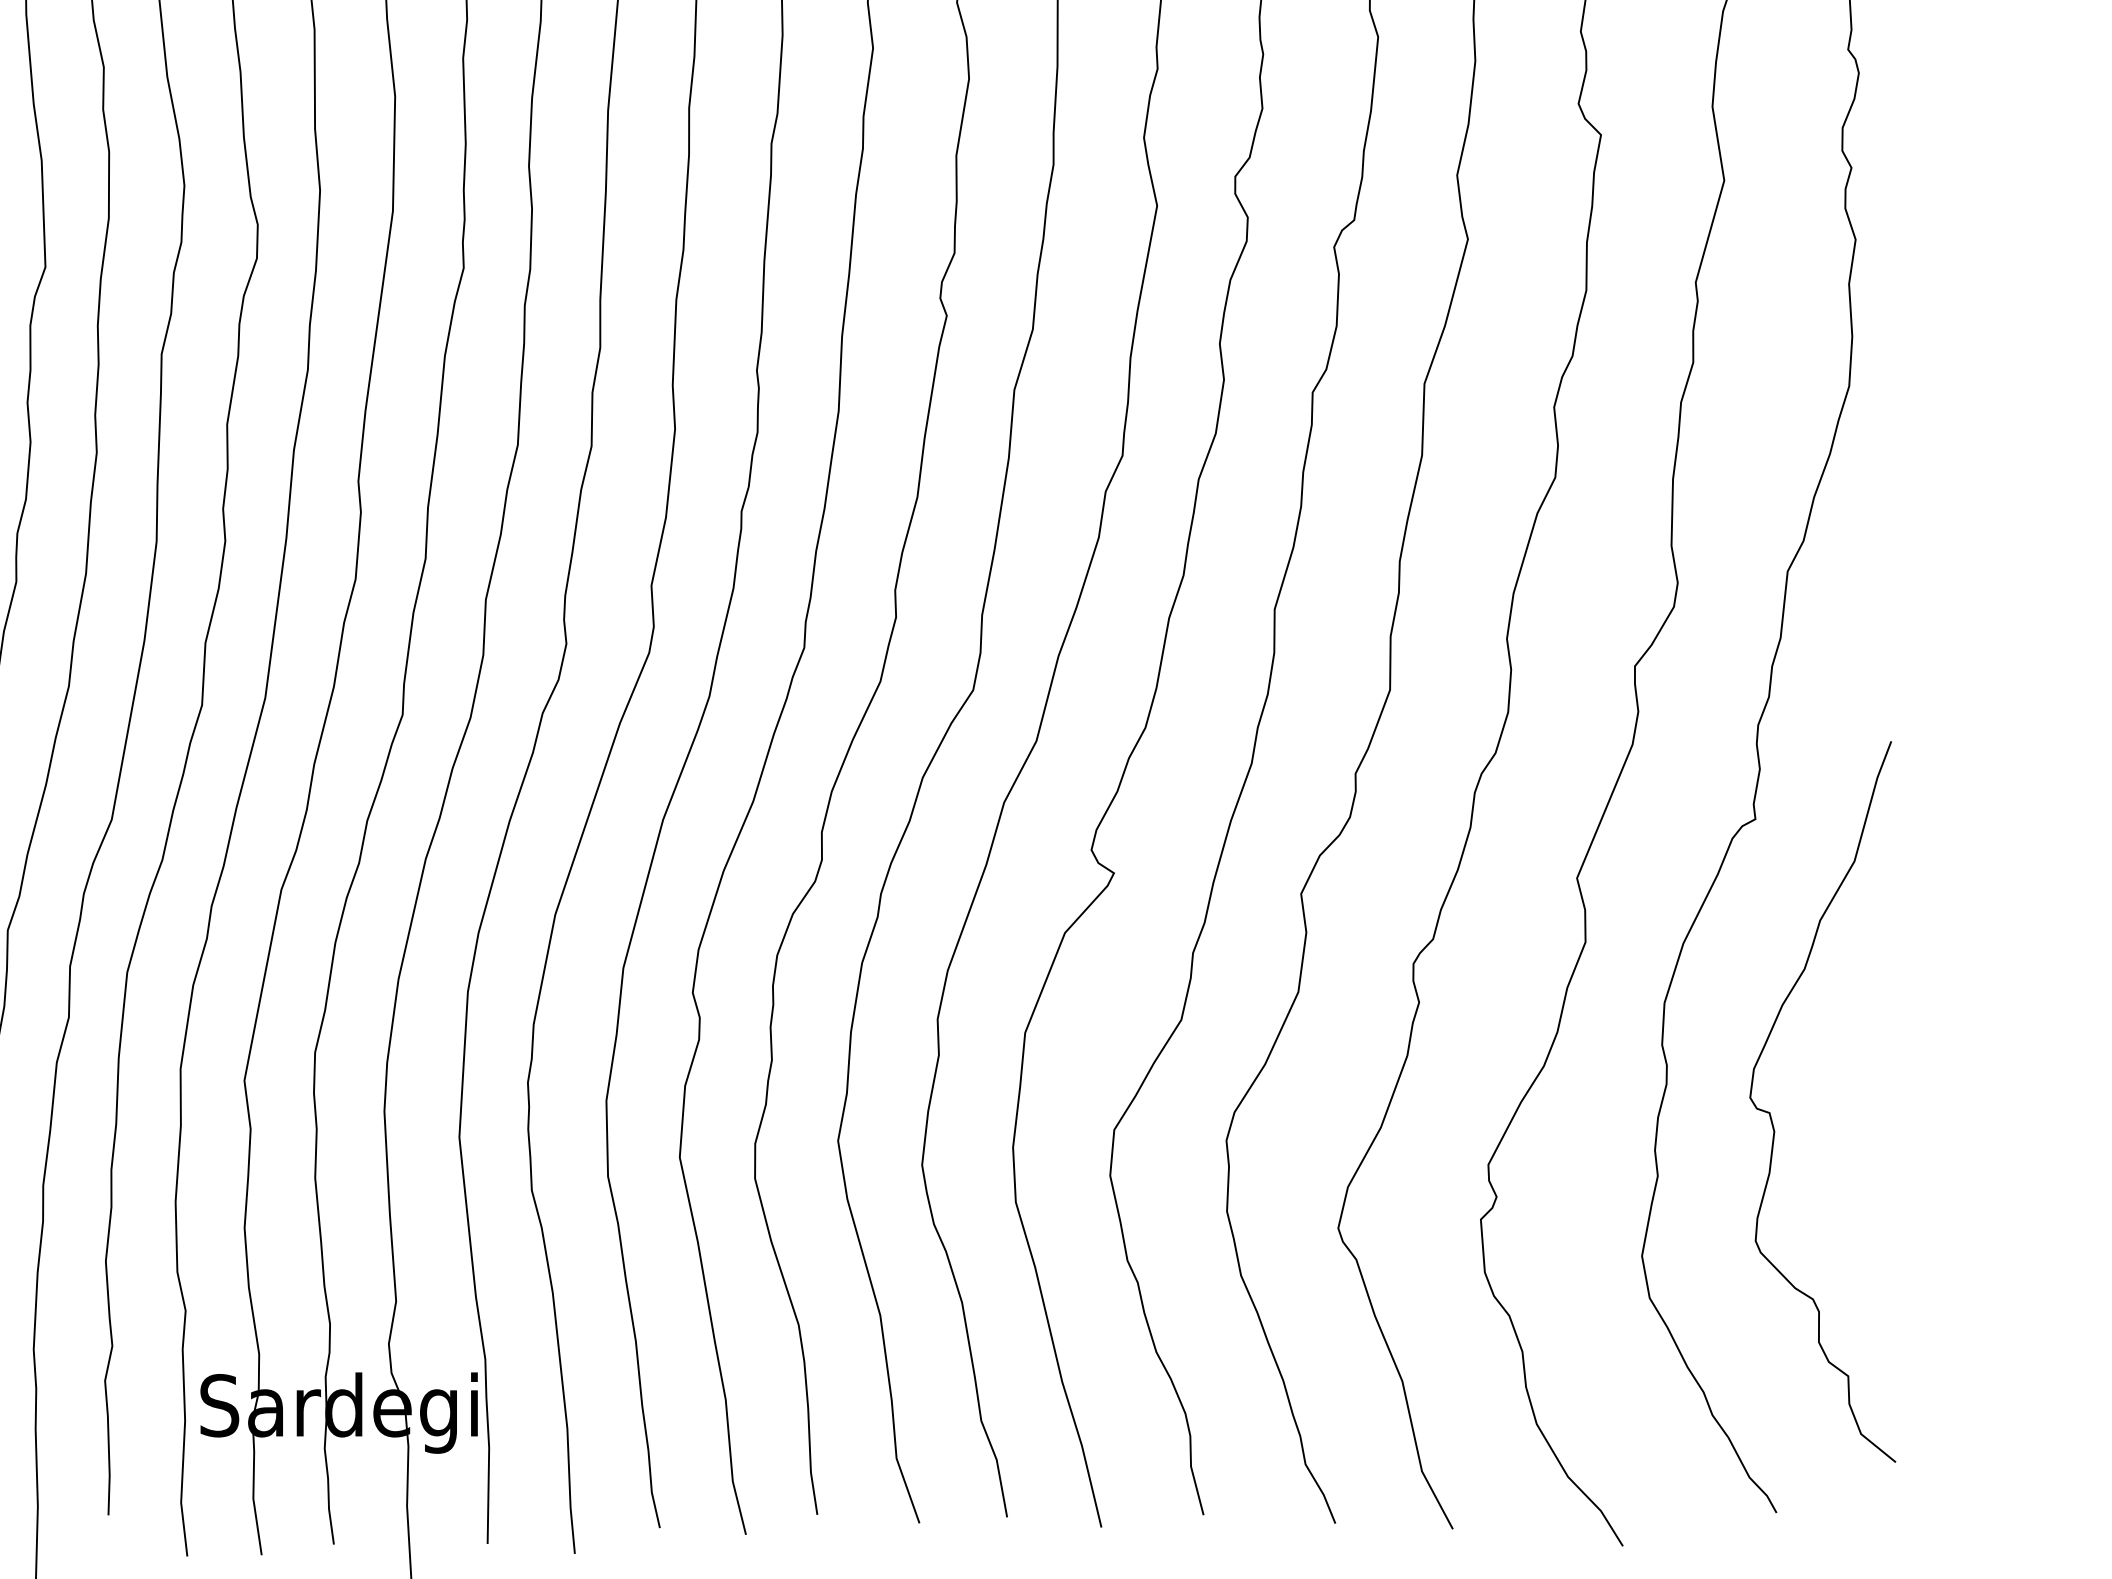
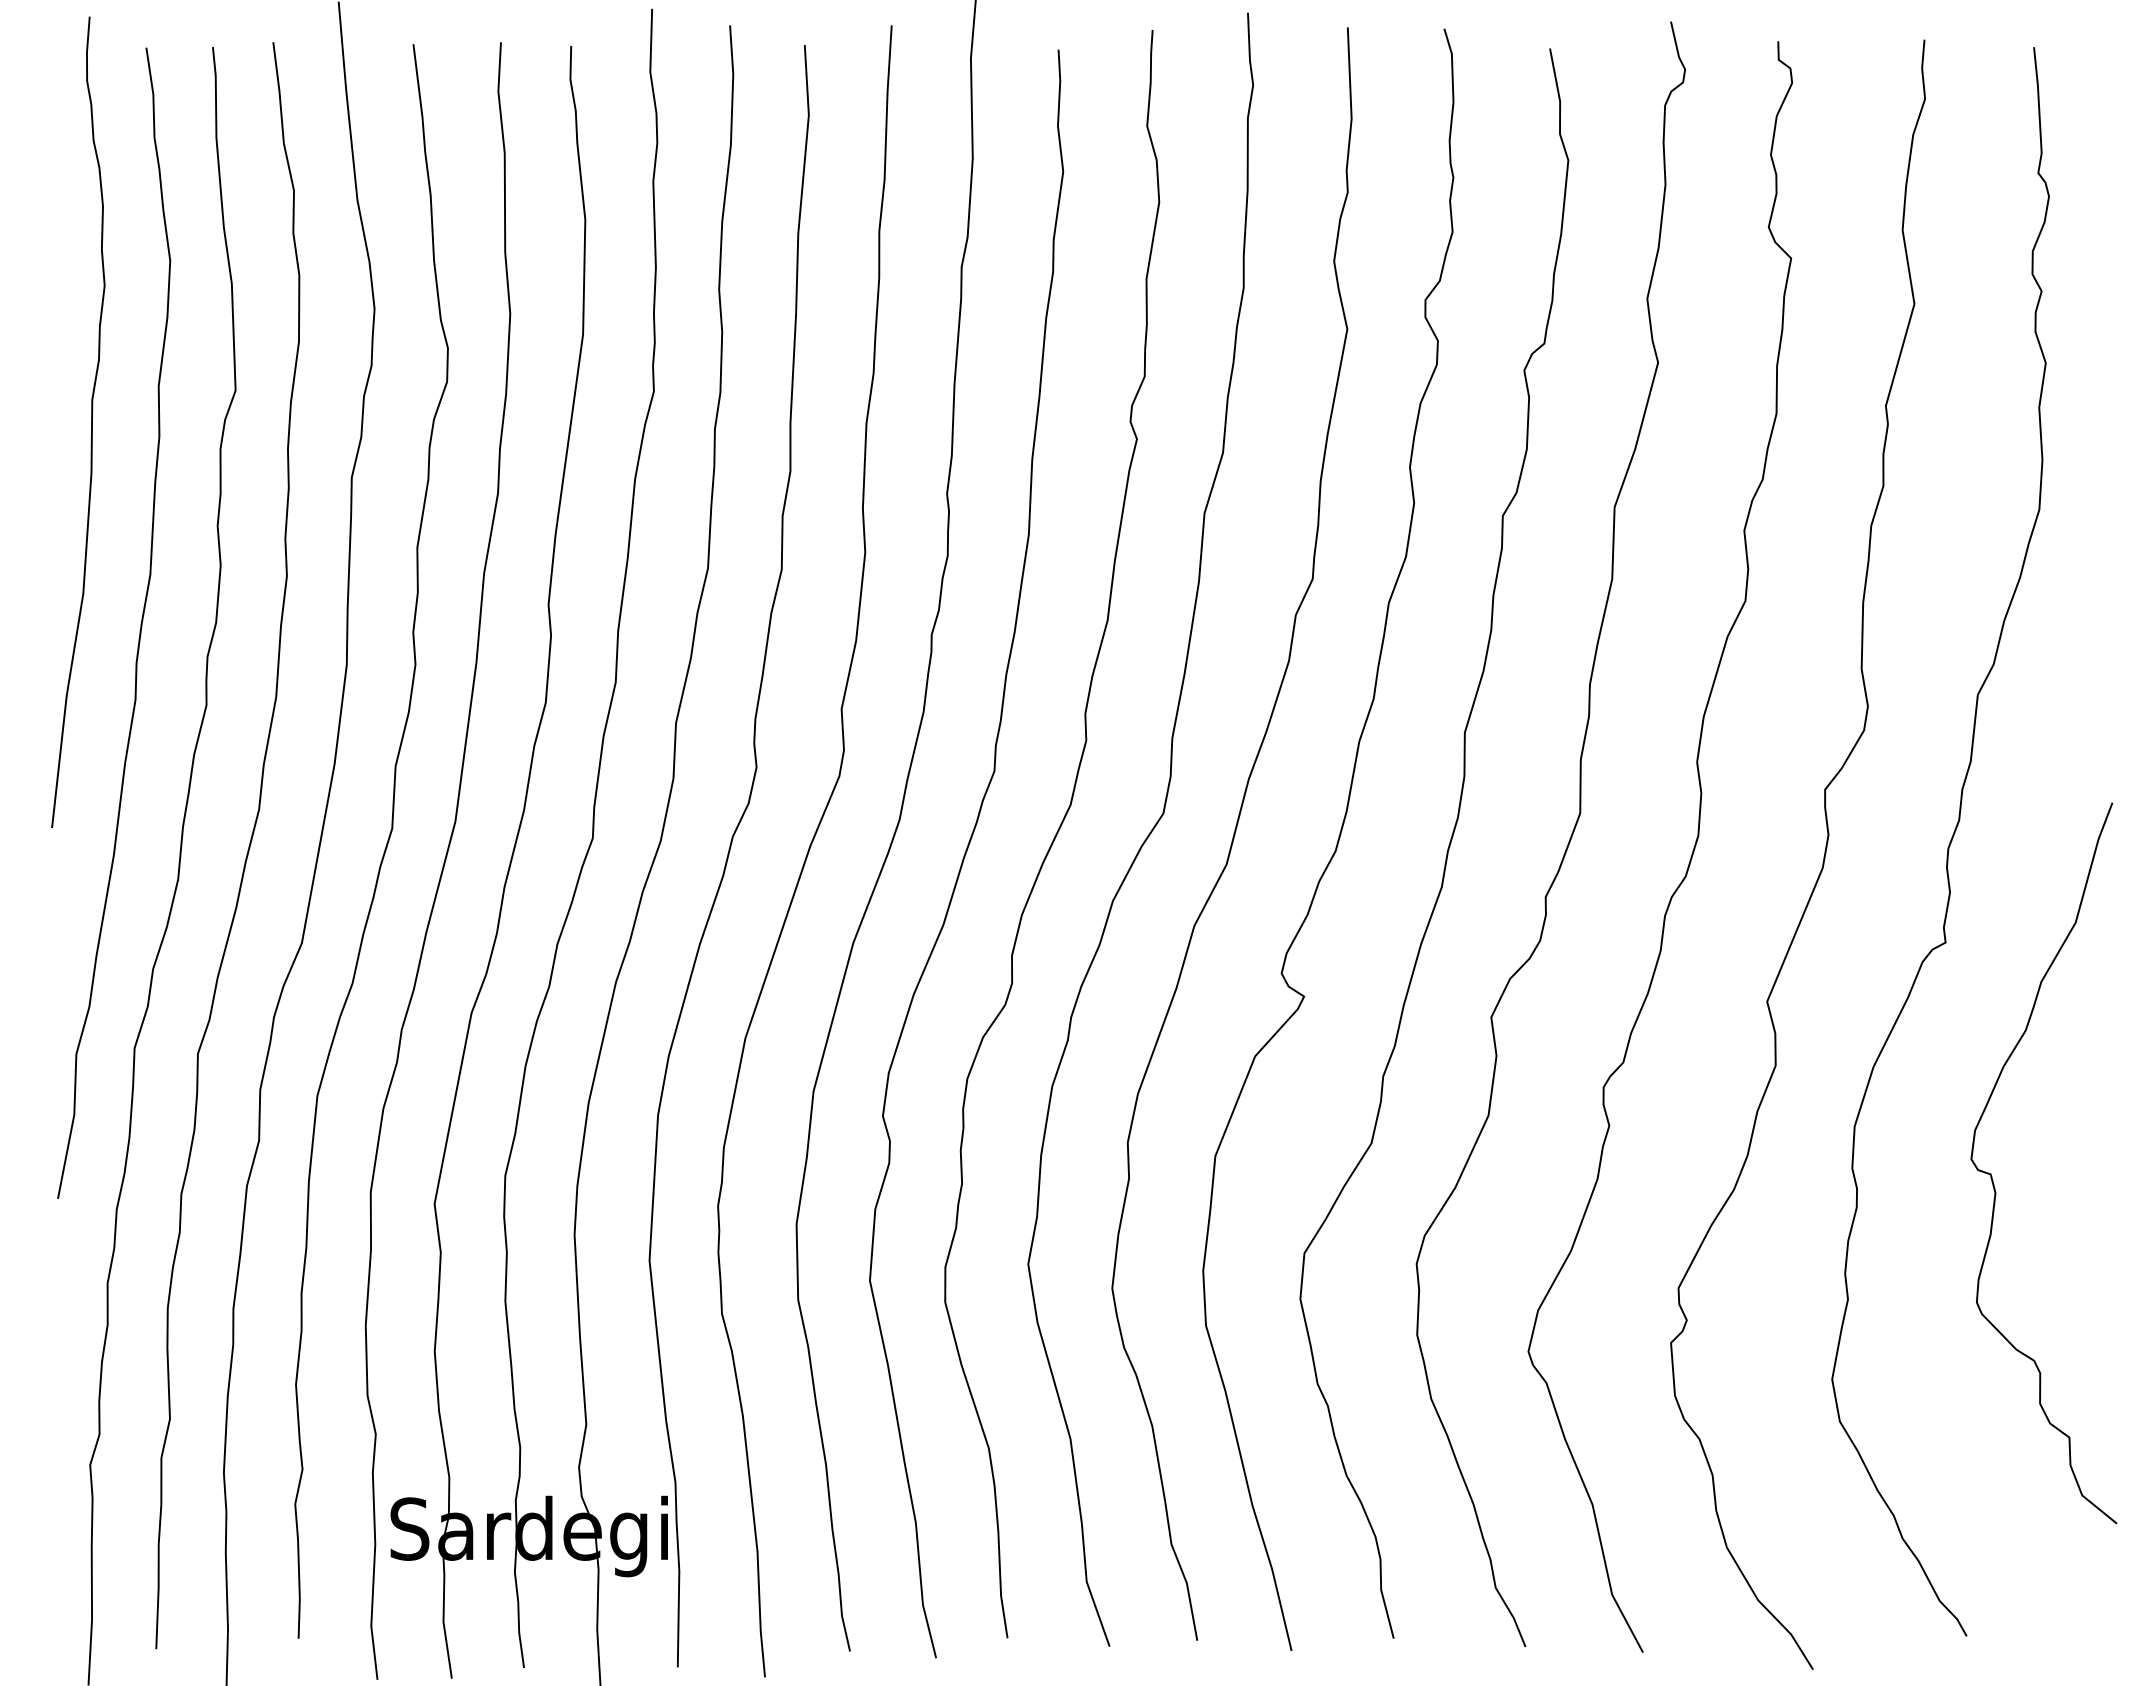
curve: (1771, 1115) -> (1992, 1176), moved

